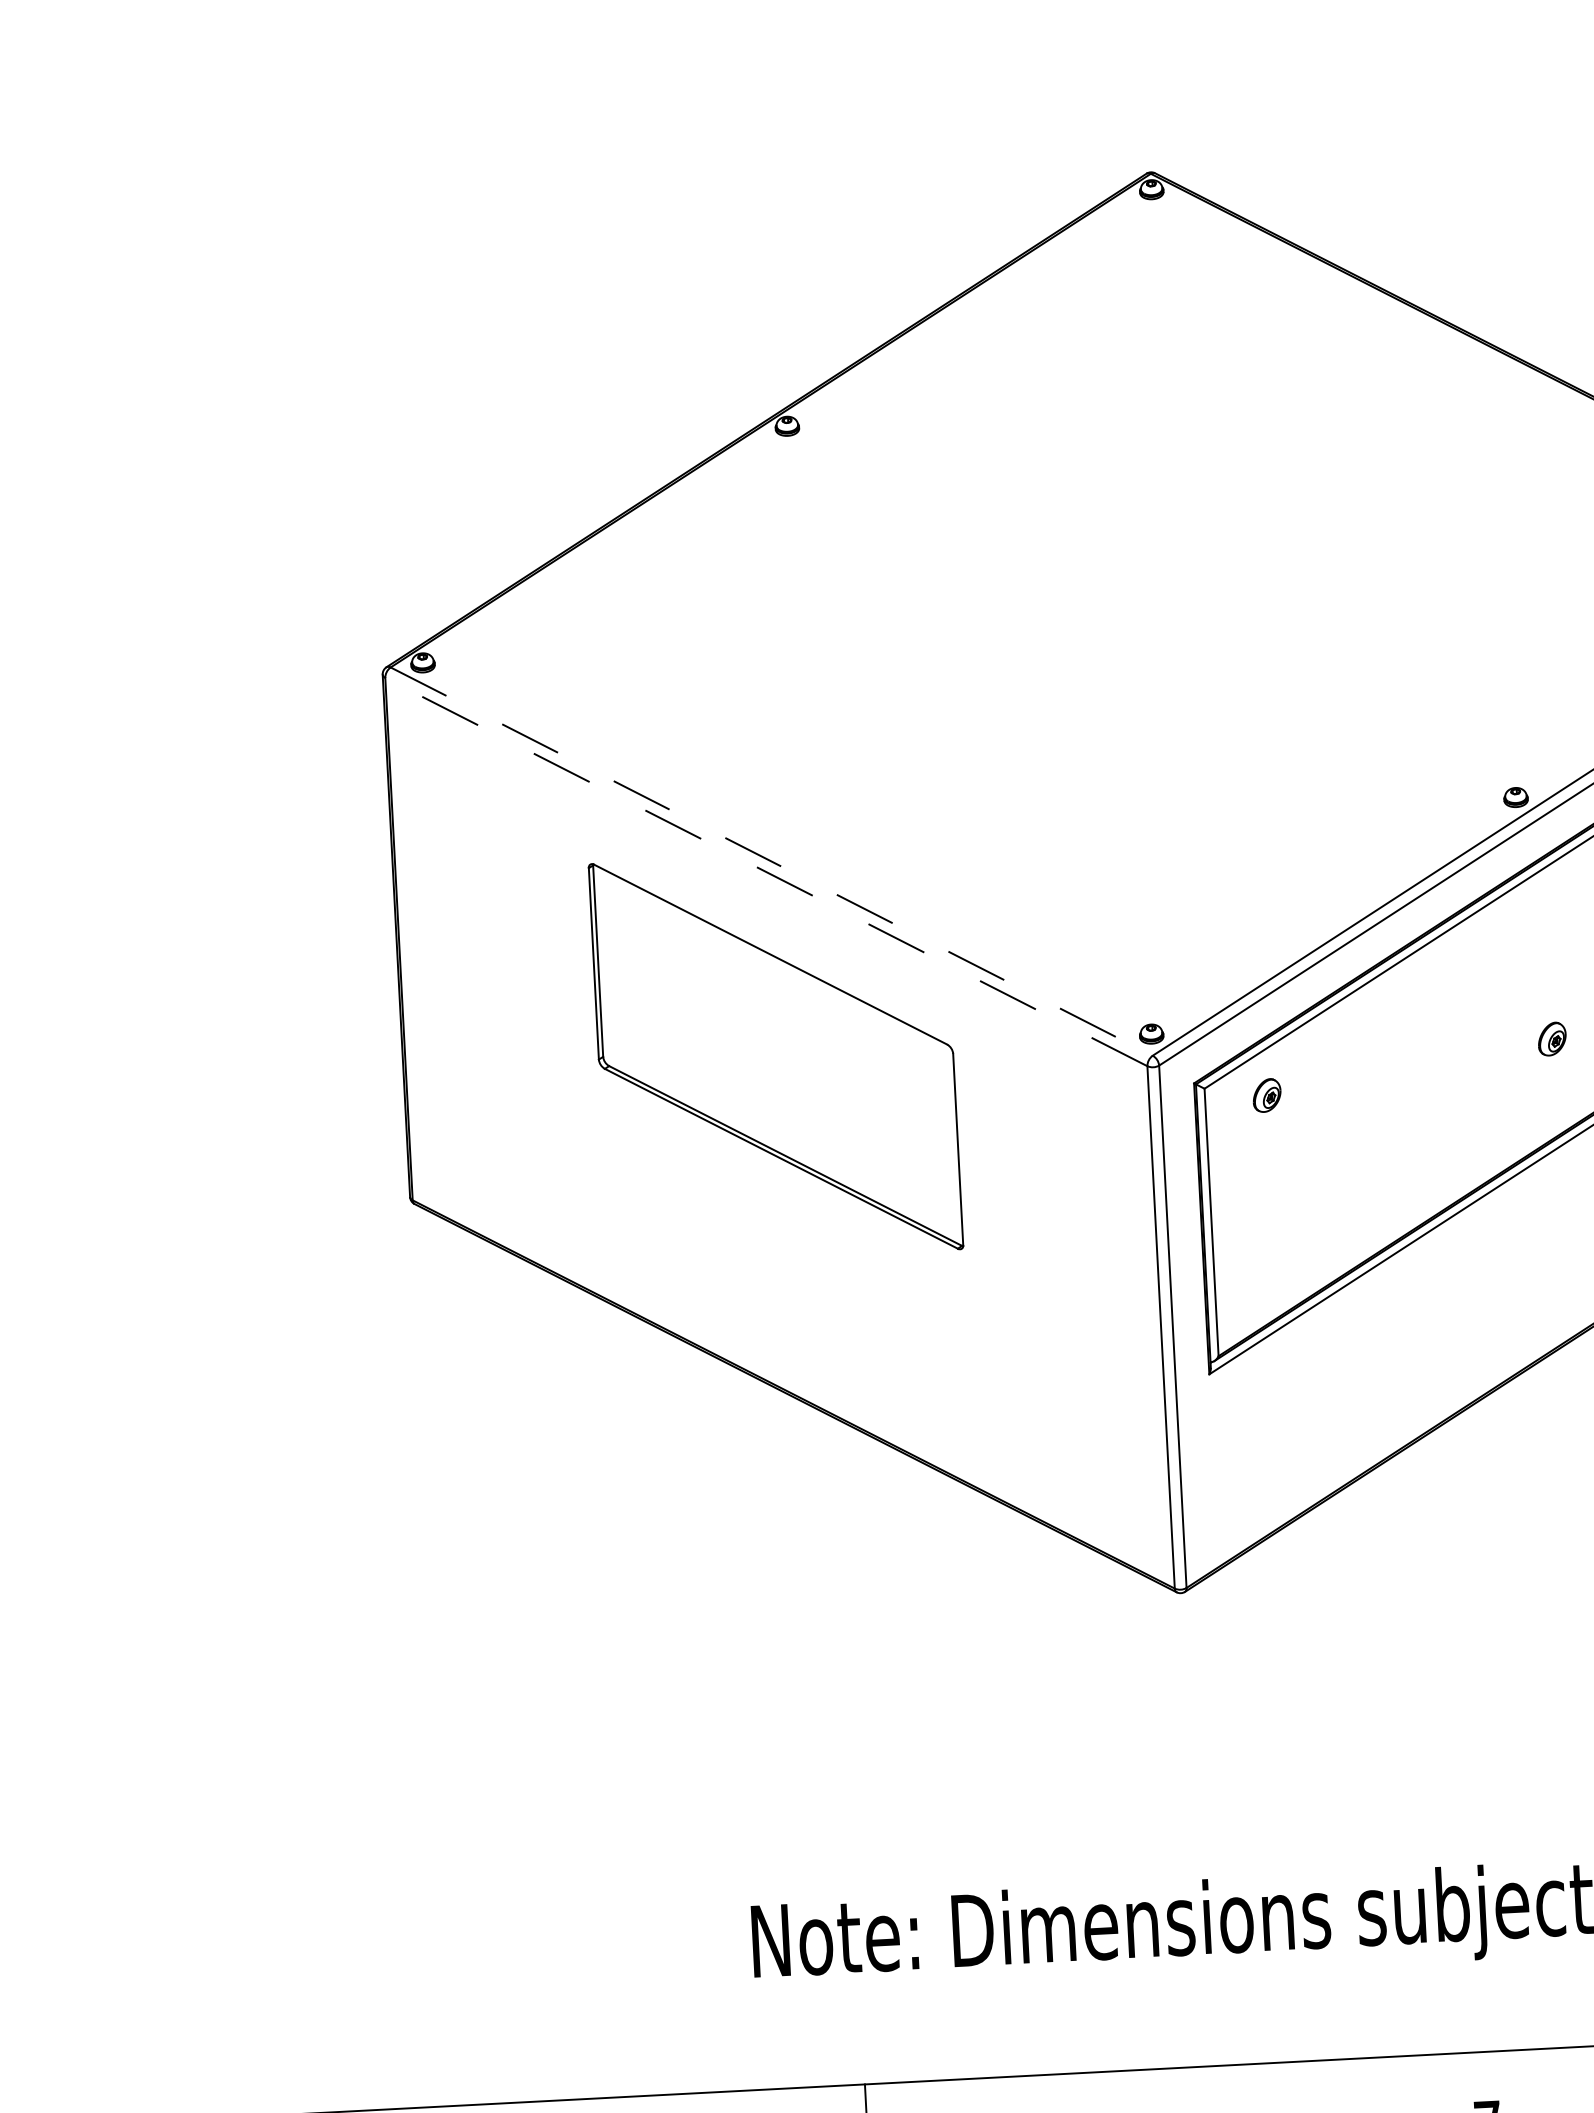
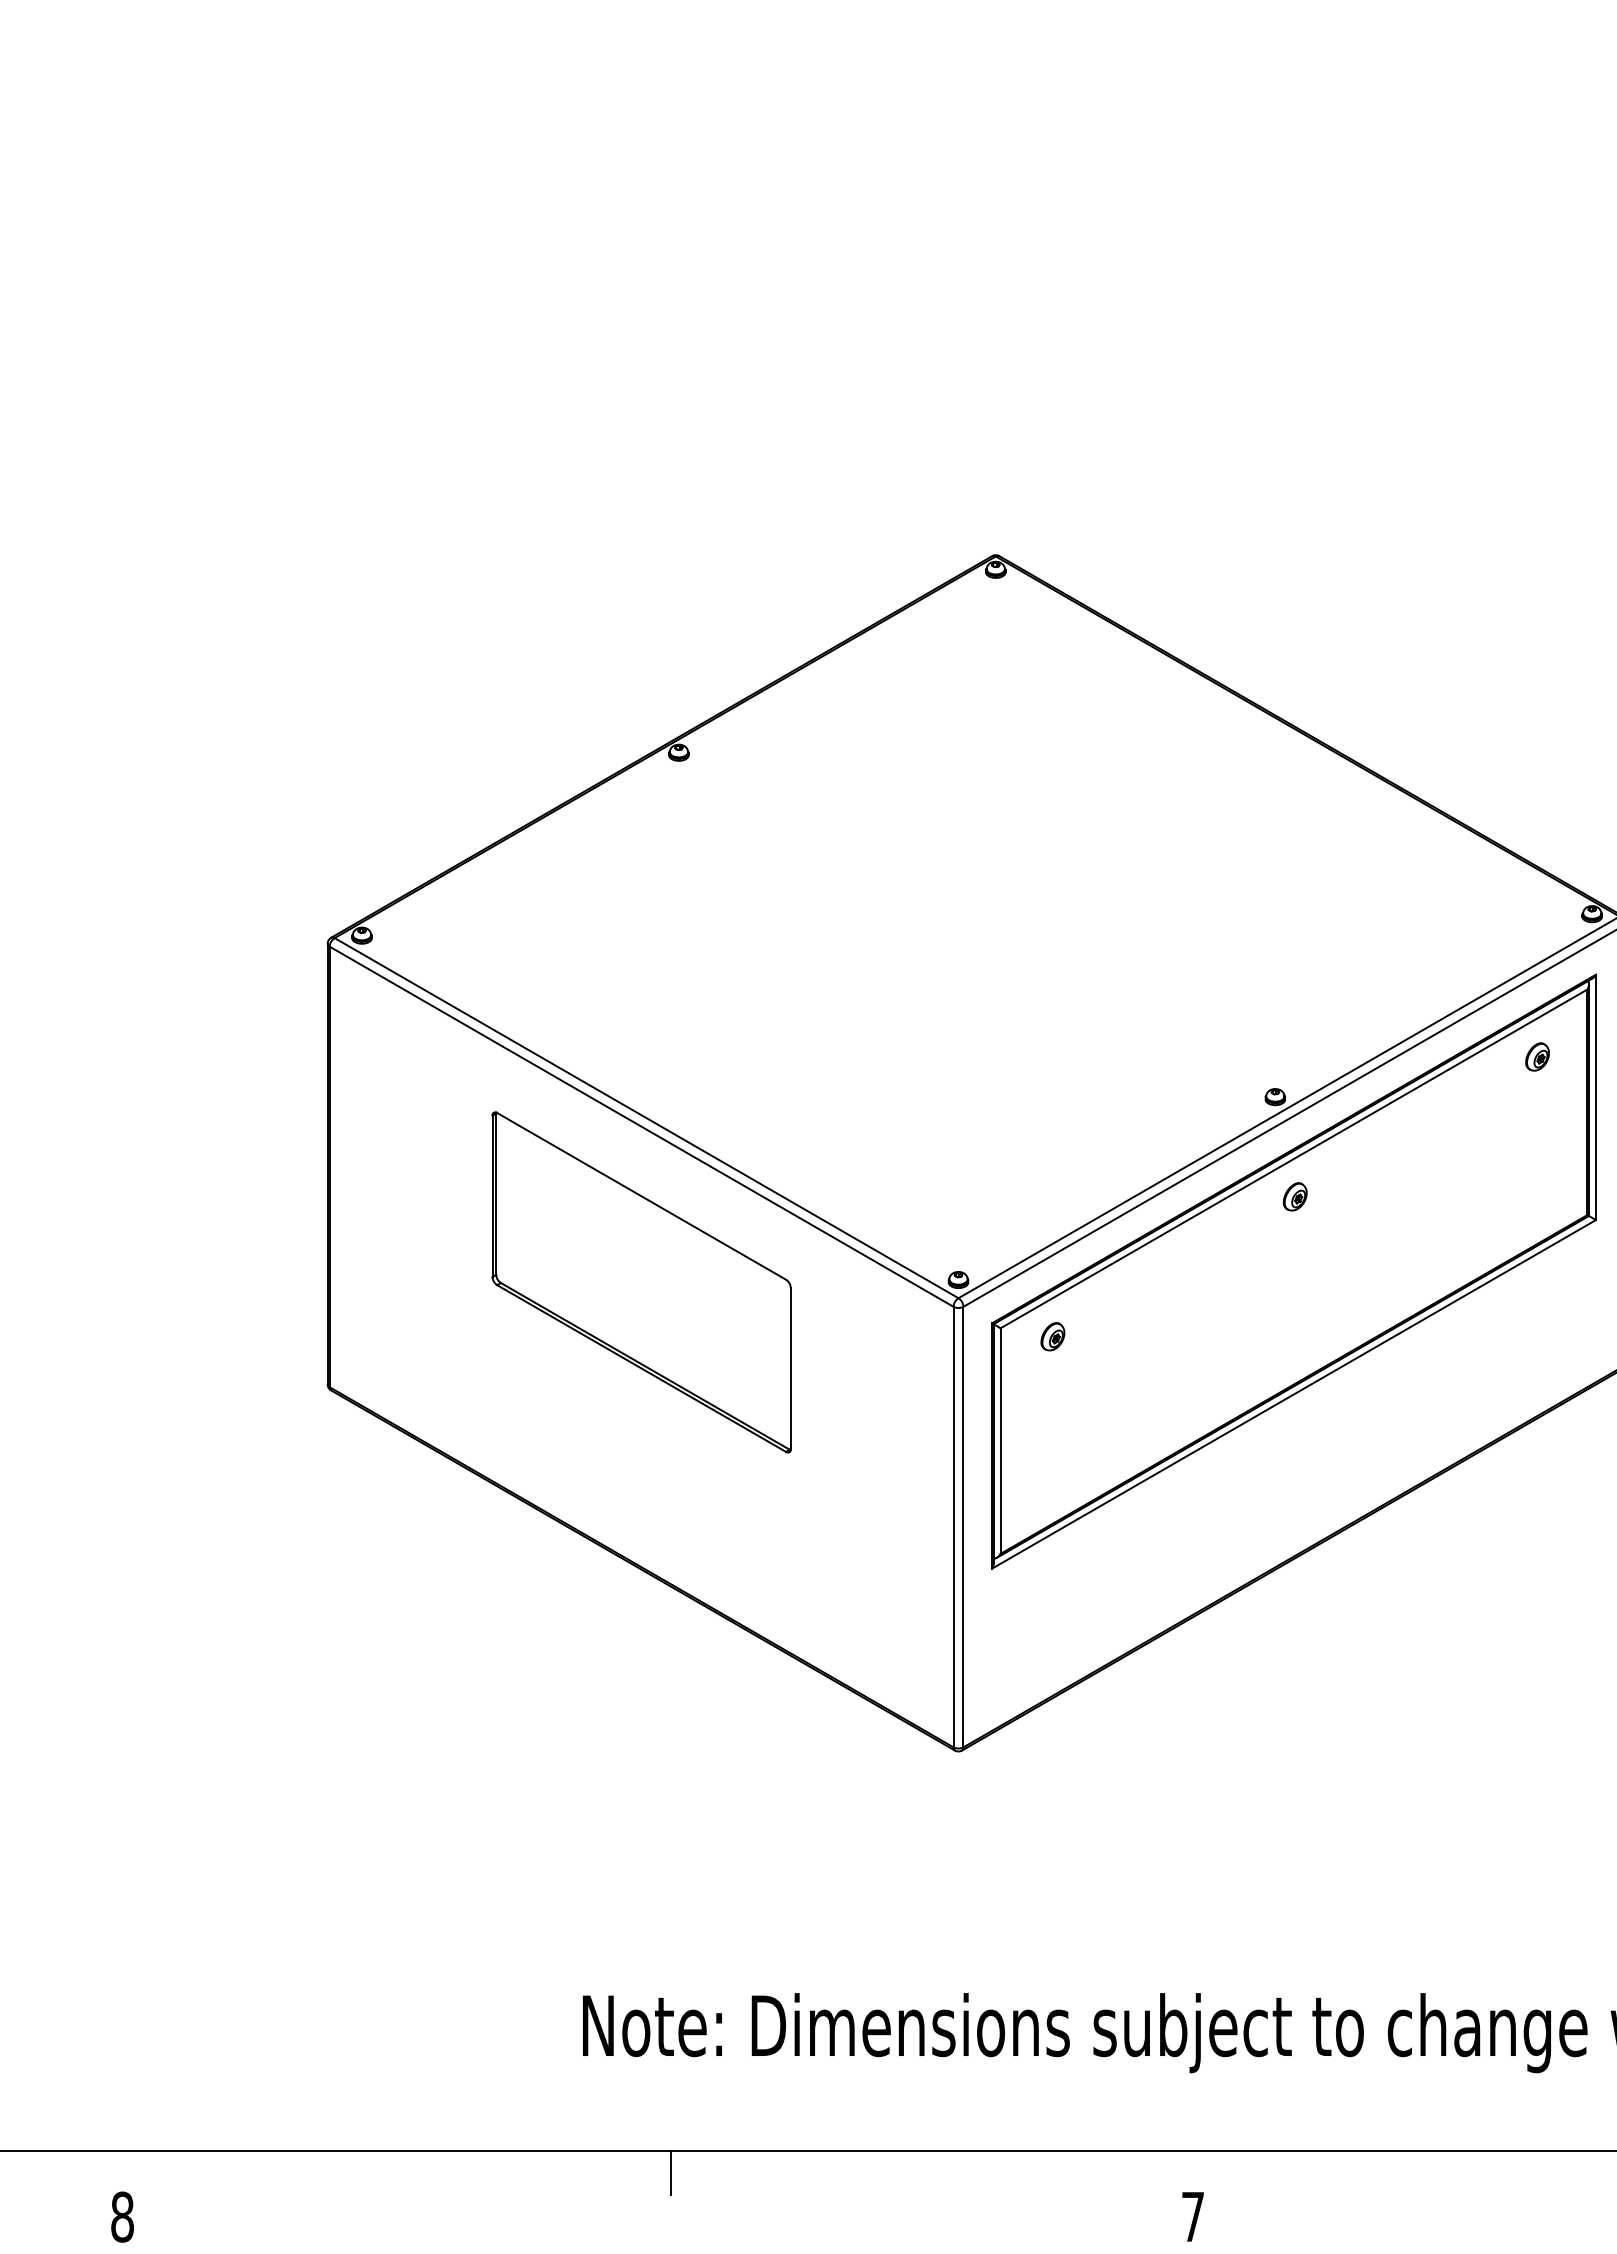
line: (772, 861) -> (647, 1118), dashed -> solid
line: (766, 871) -> (641, 1126), dashed -> solid
part: (1551, 1038) -> (1294, 1196), moved

